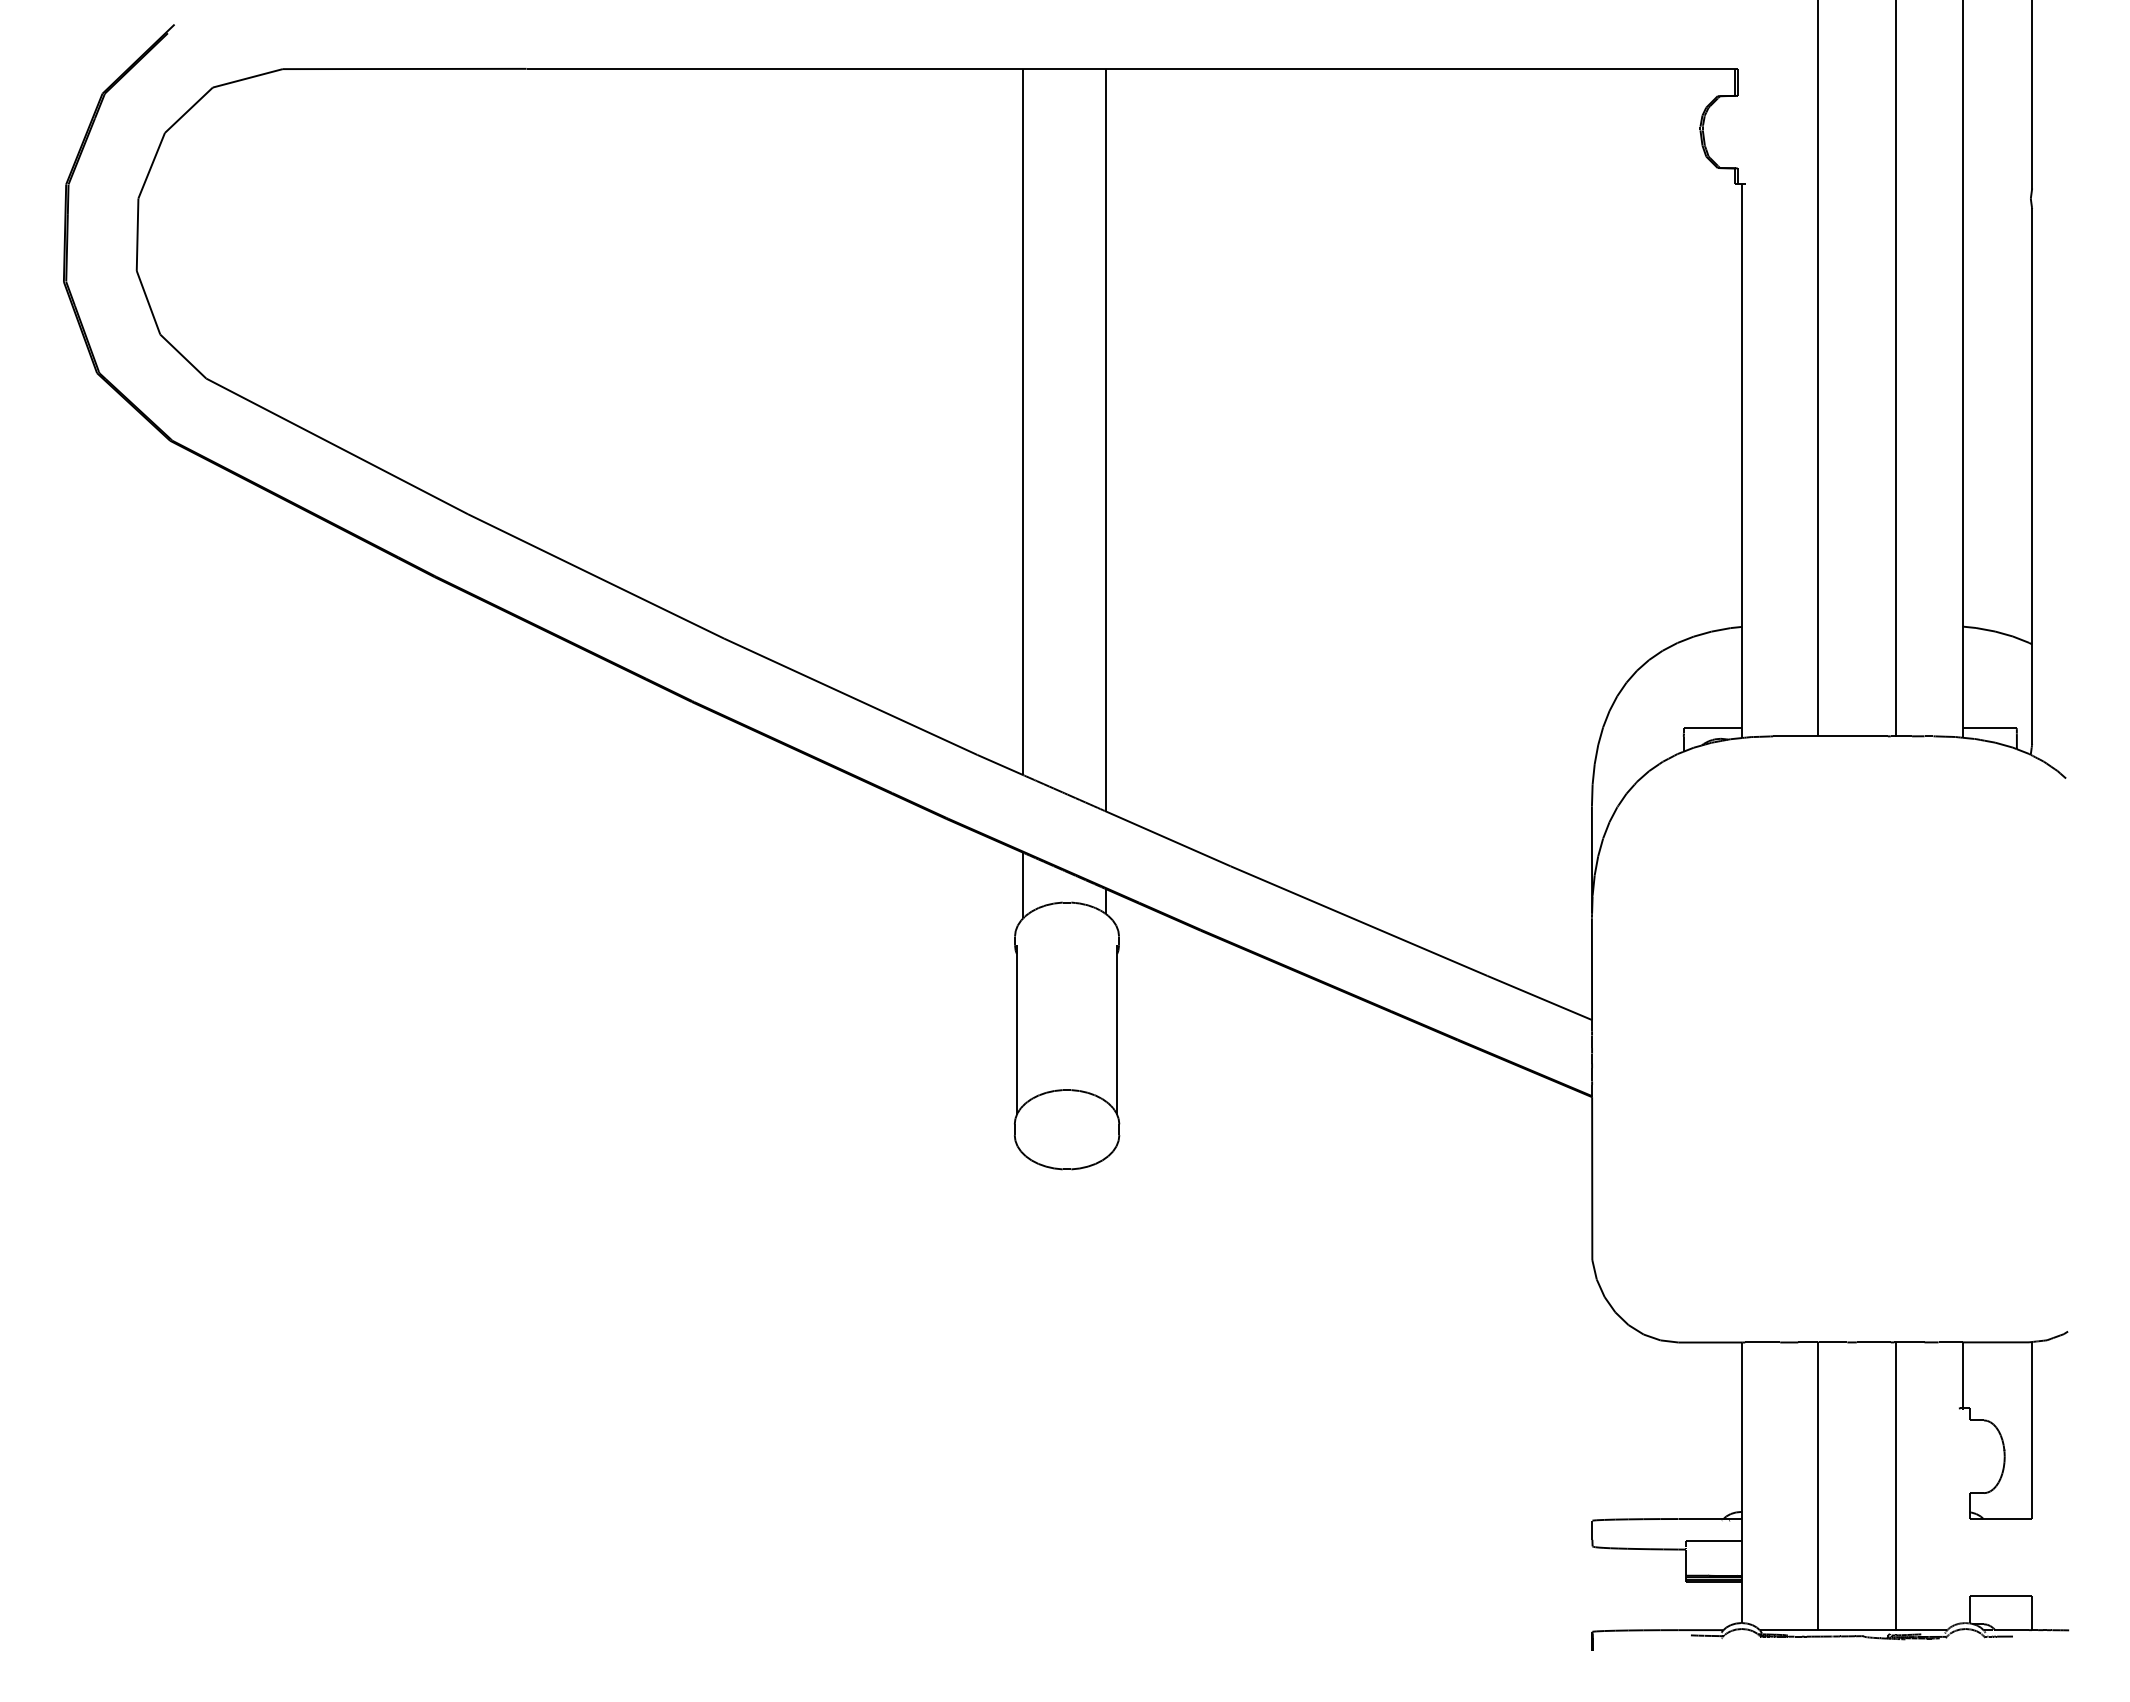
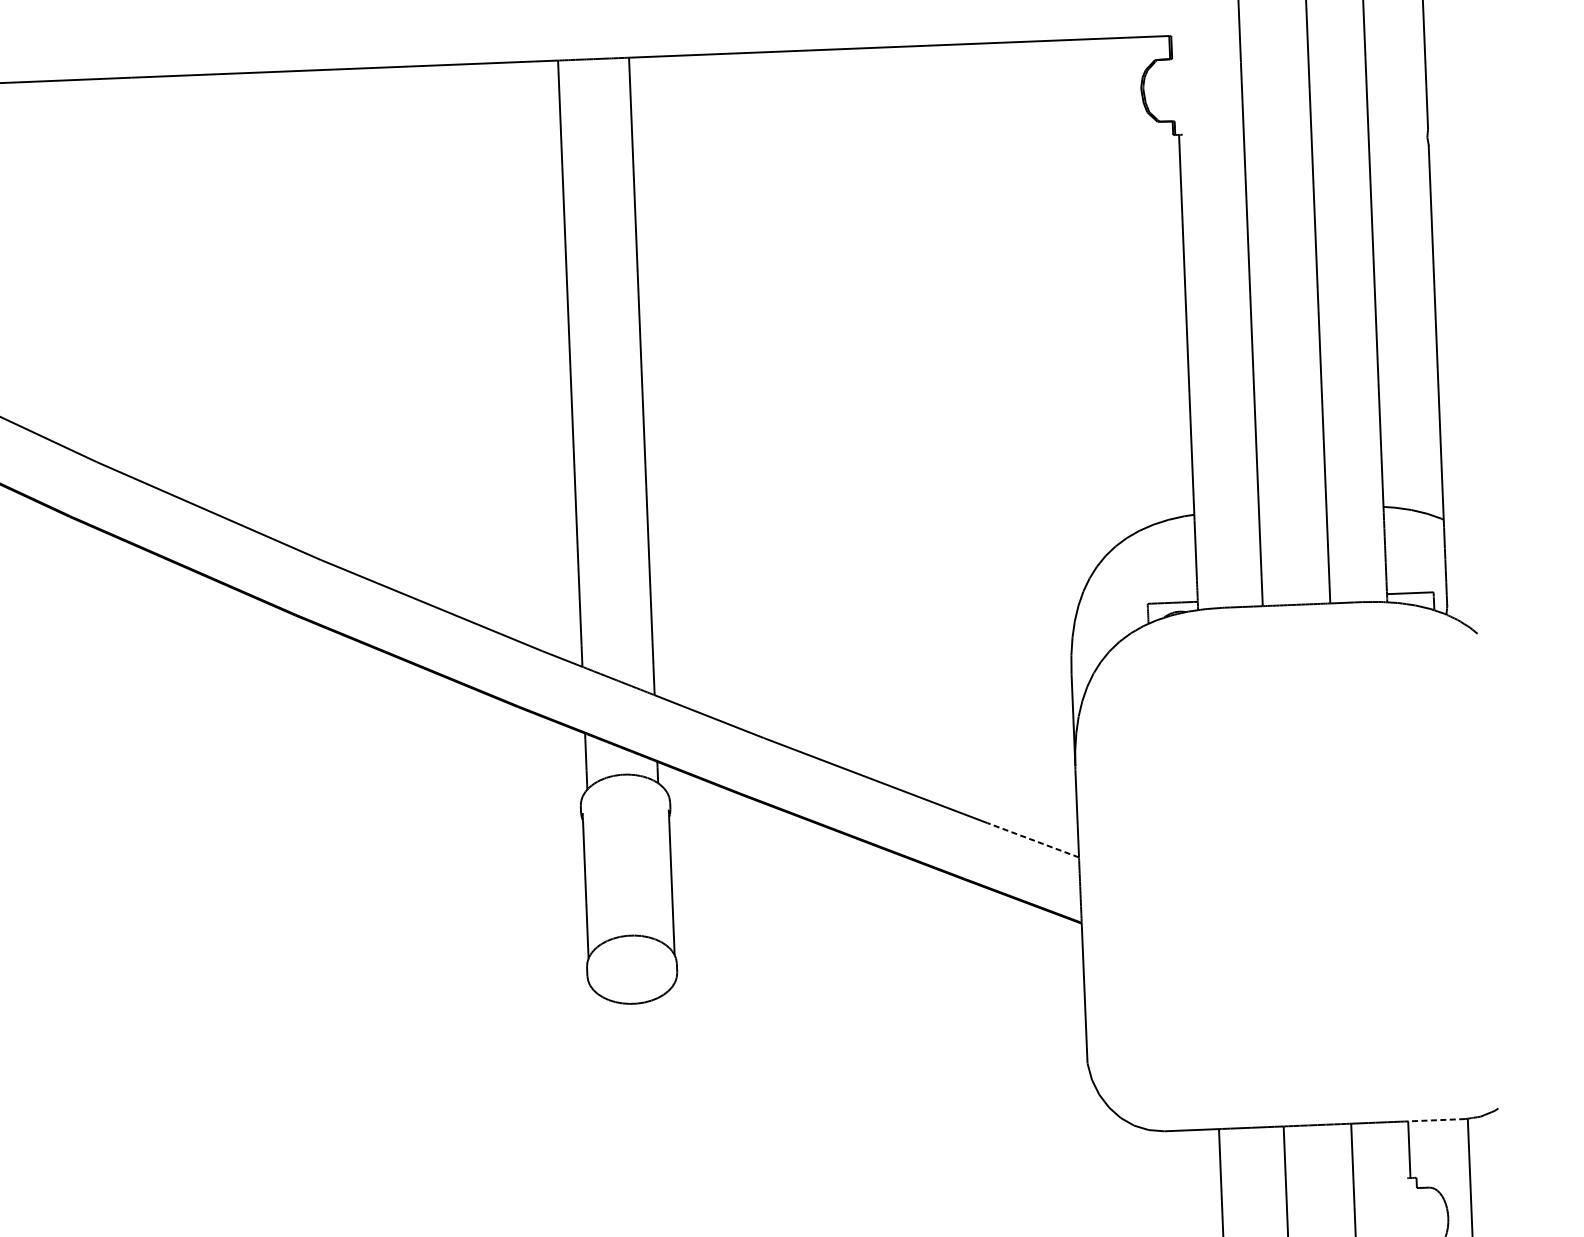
line: (1539, 997) -> (1033, 839), solid -> dashed
line: (1995, 1342) -> (1436, 1120), solid -> dashed

